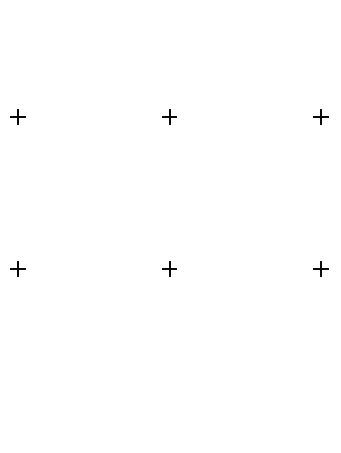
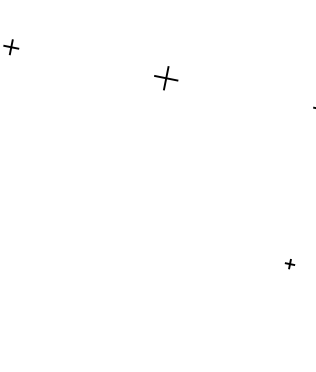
part: (169, 116) -> (166, 77), size x1.6
part: (169, 268) -> (135, 232), removed
part: (320, 268) -> (289, 263), size x0.6

